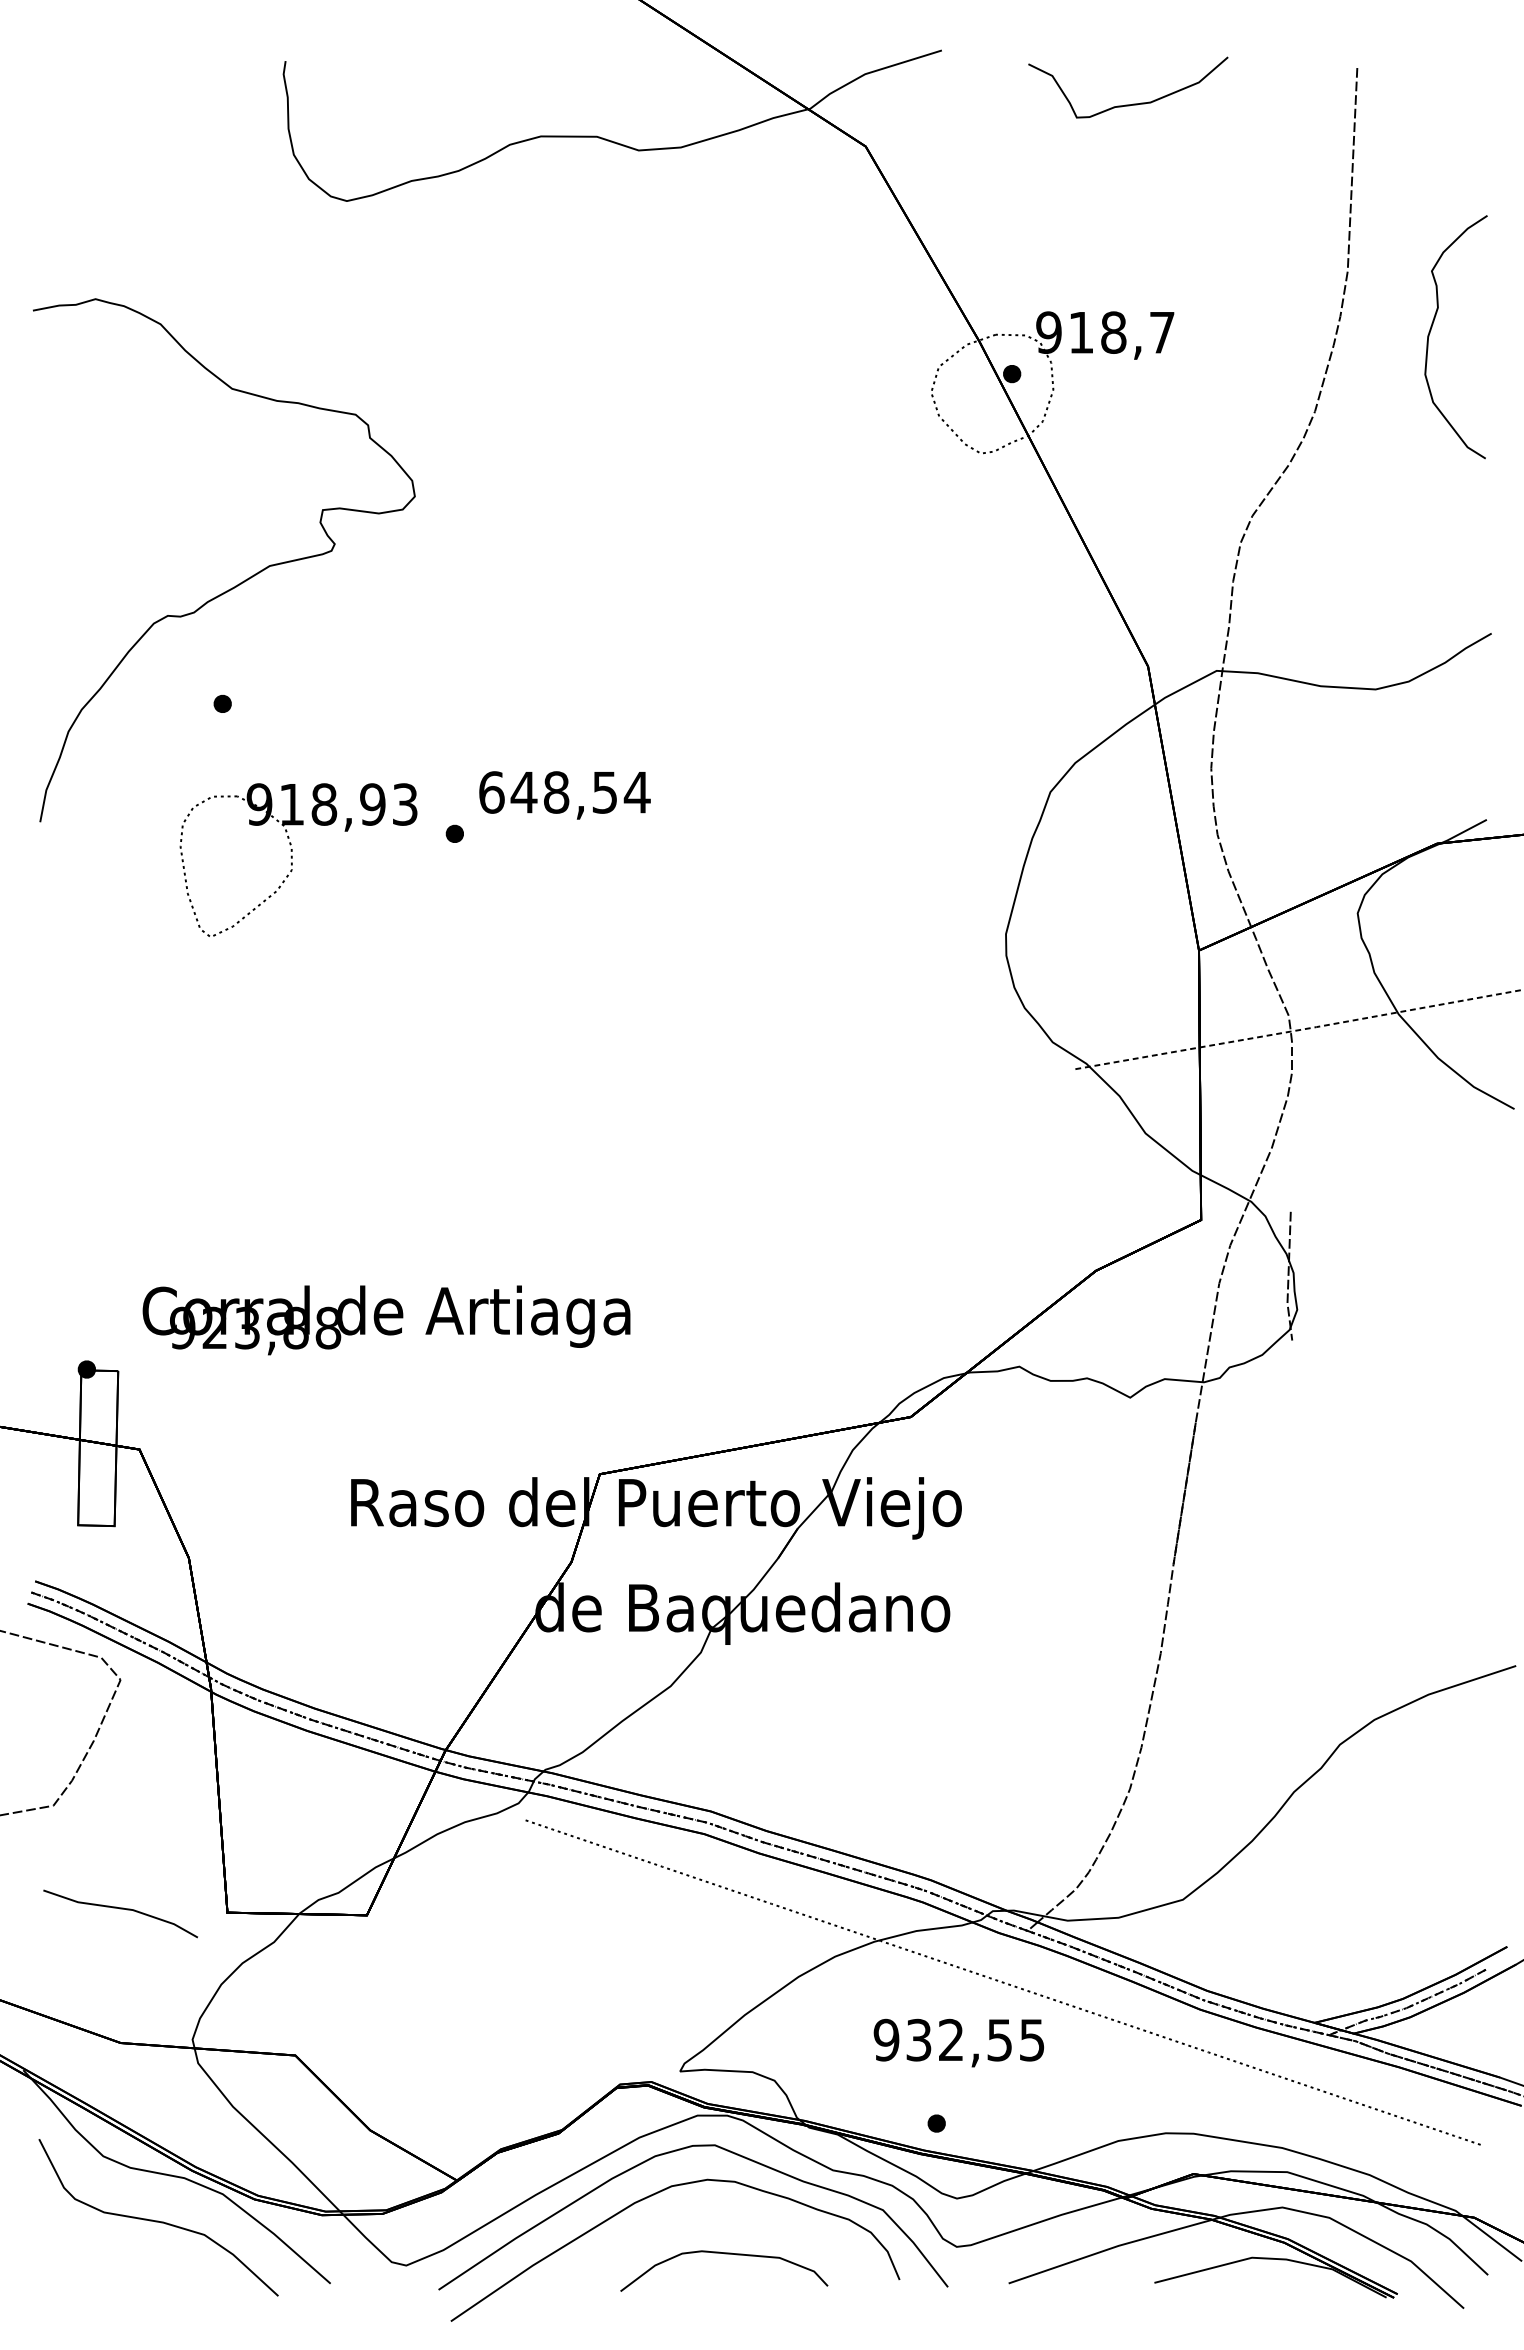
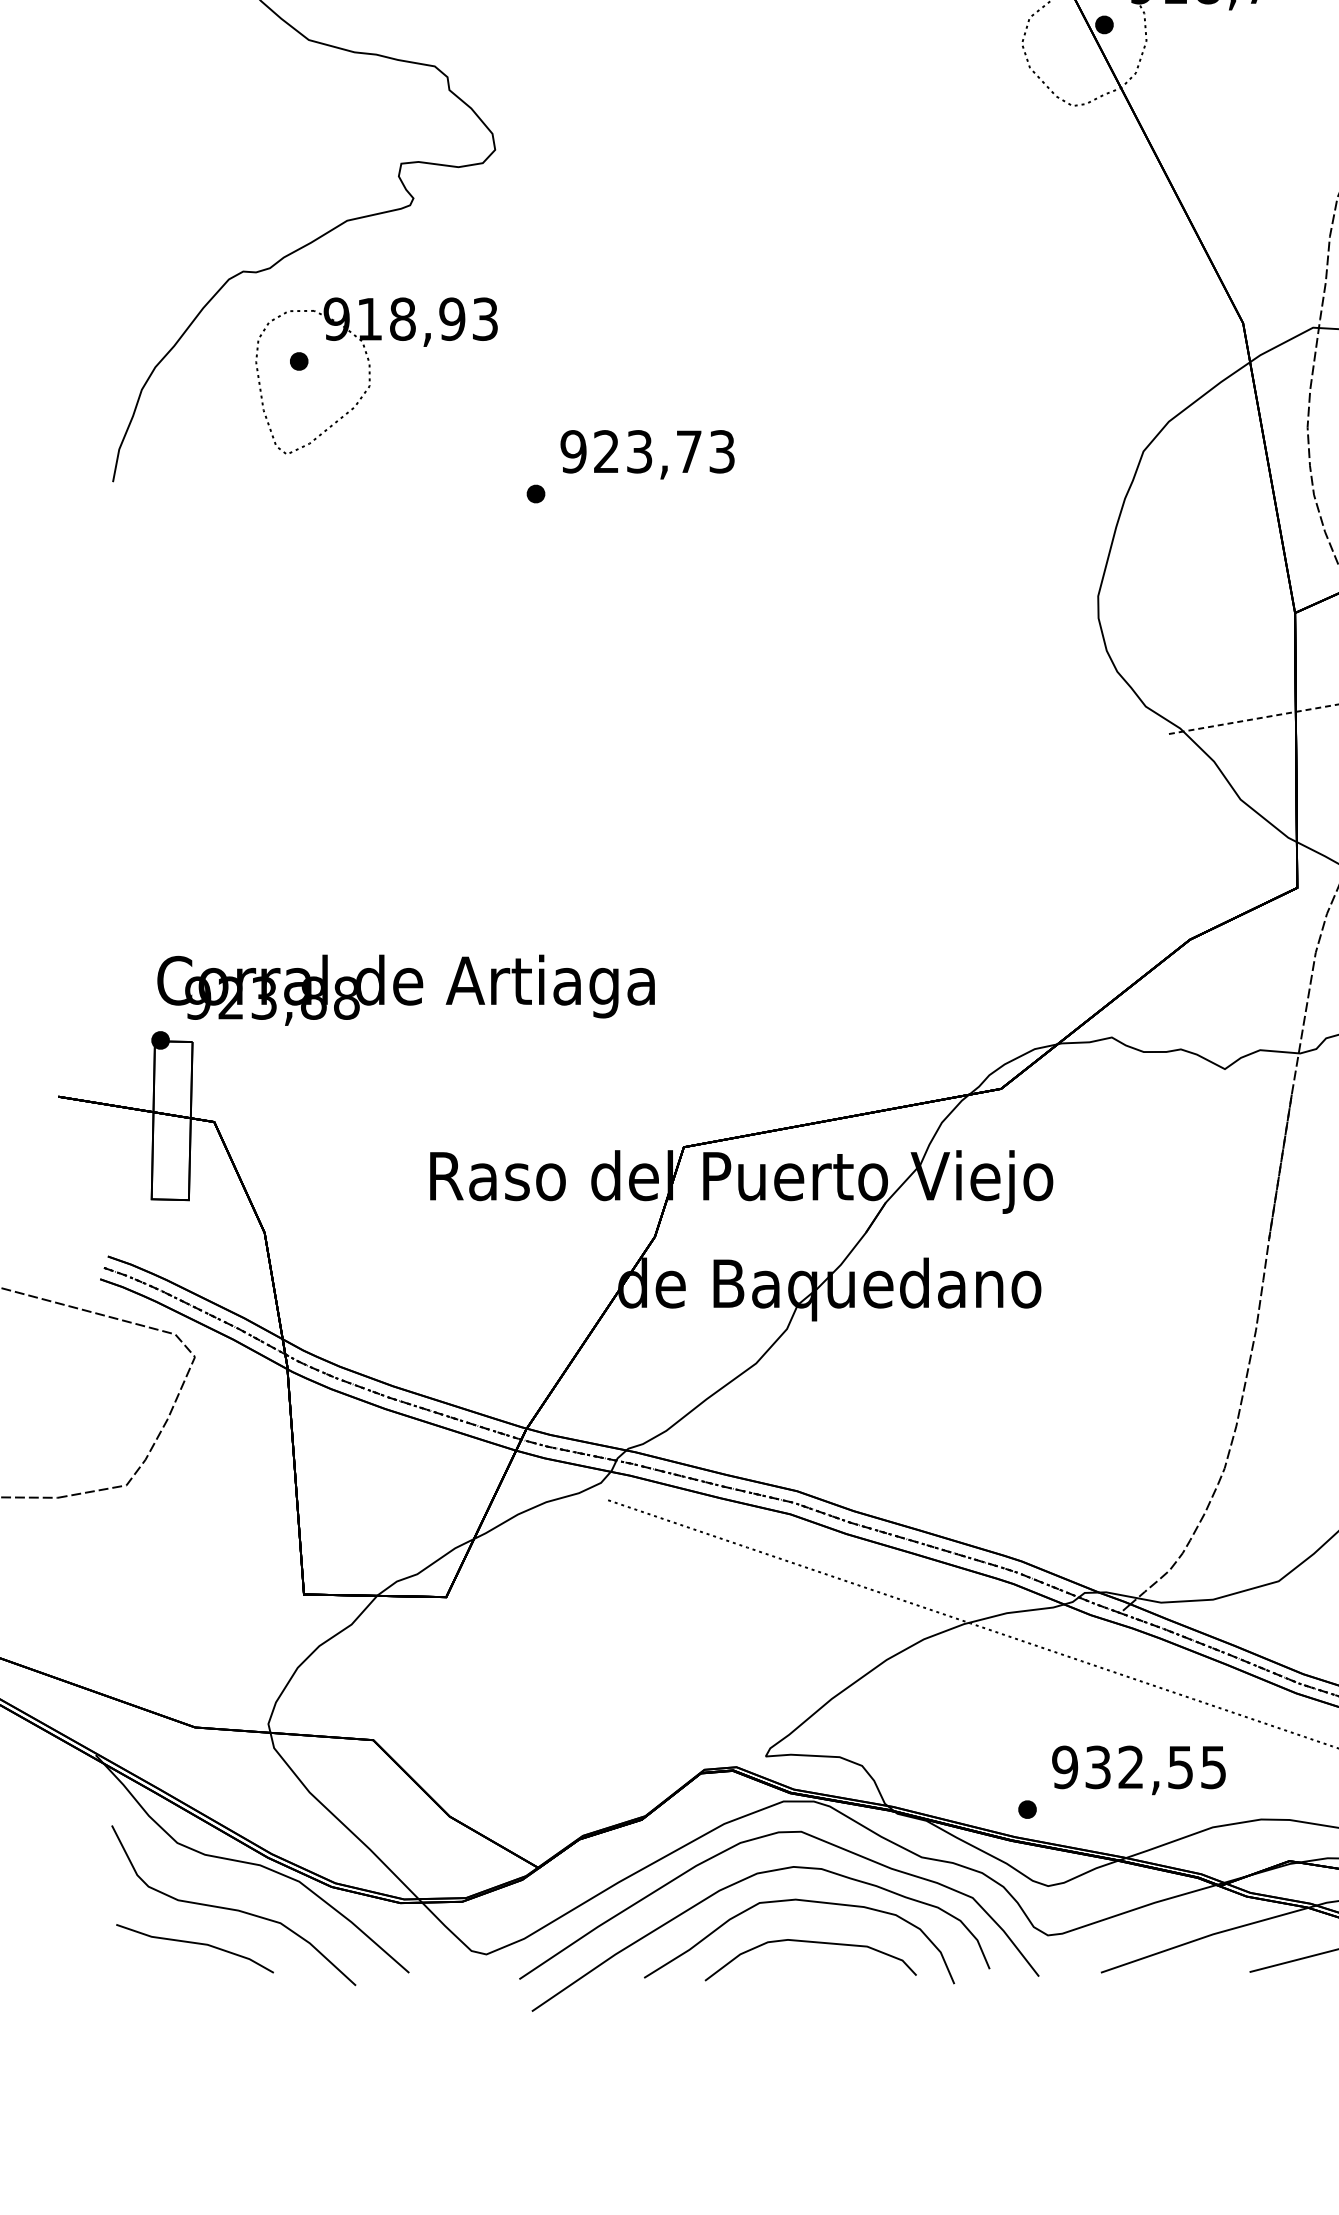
text: (564, 792) -> (647, 451), 648,54 -> 923,73
part: (292, 858) -> (370, 374), moved
text: (386, 1320) -> (406, 990), moved
line: (120, 1909) -> (194, 1944), moved
text: (958, 2042) -> (1138, 1769), moved
curve: (713, 2213) -> (799, 1901), added

